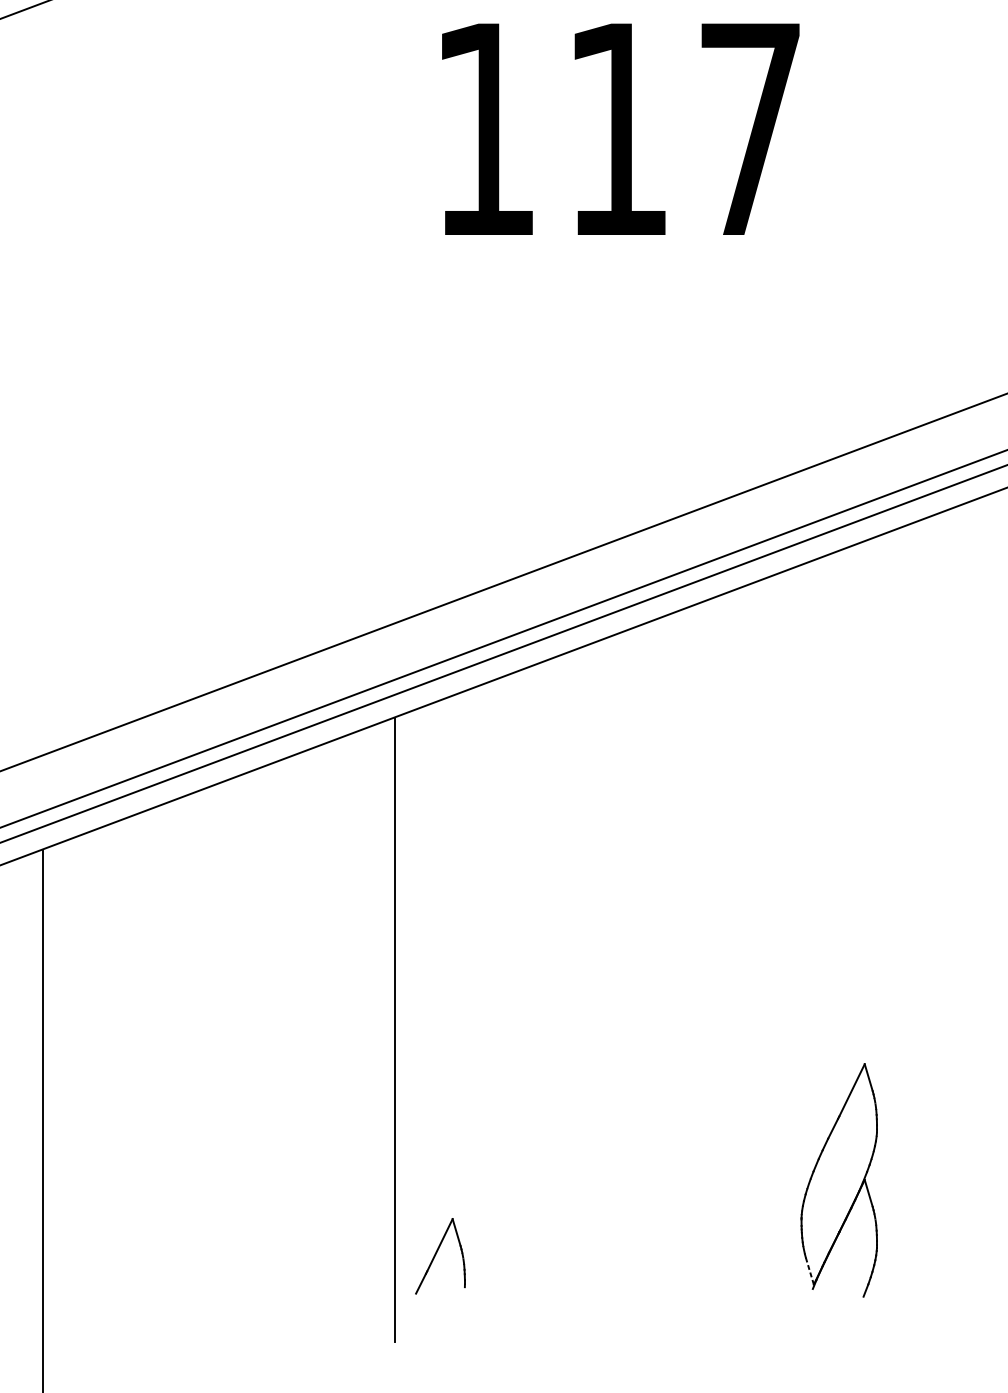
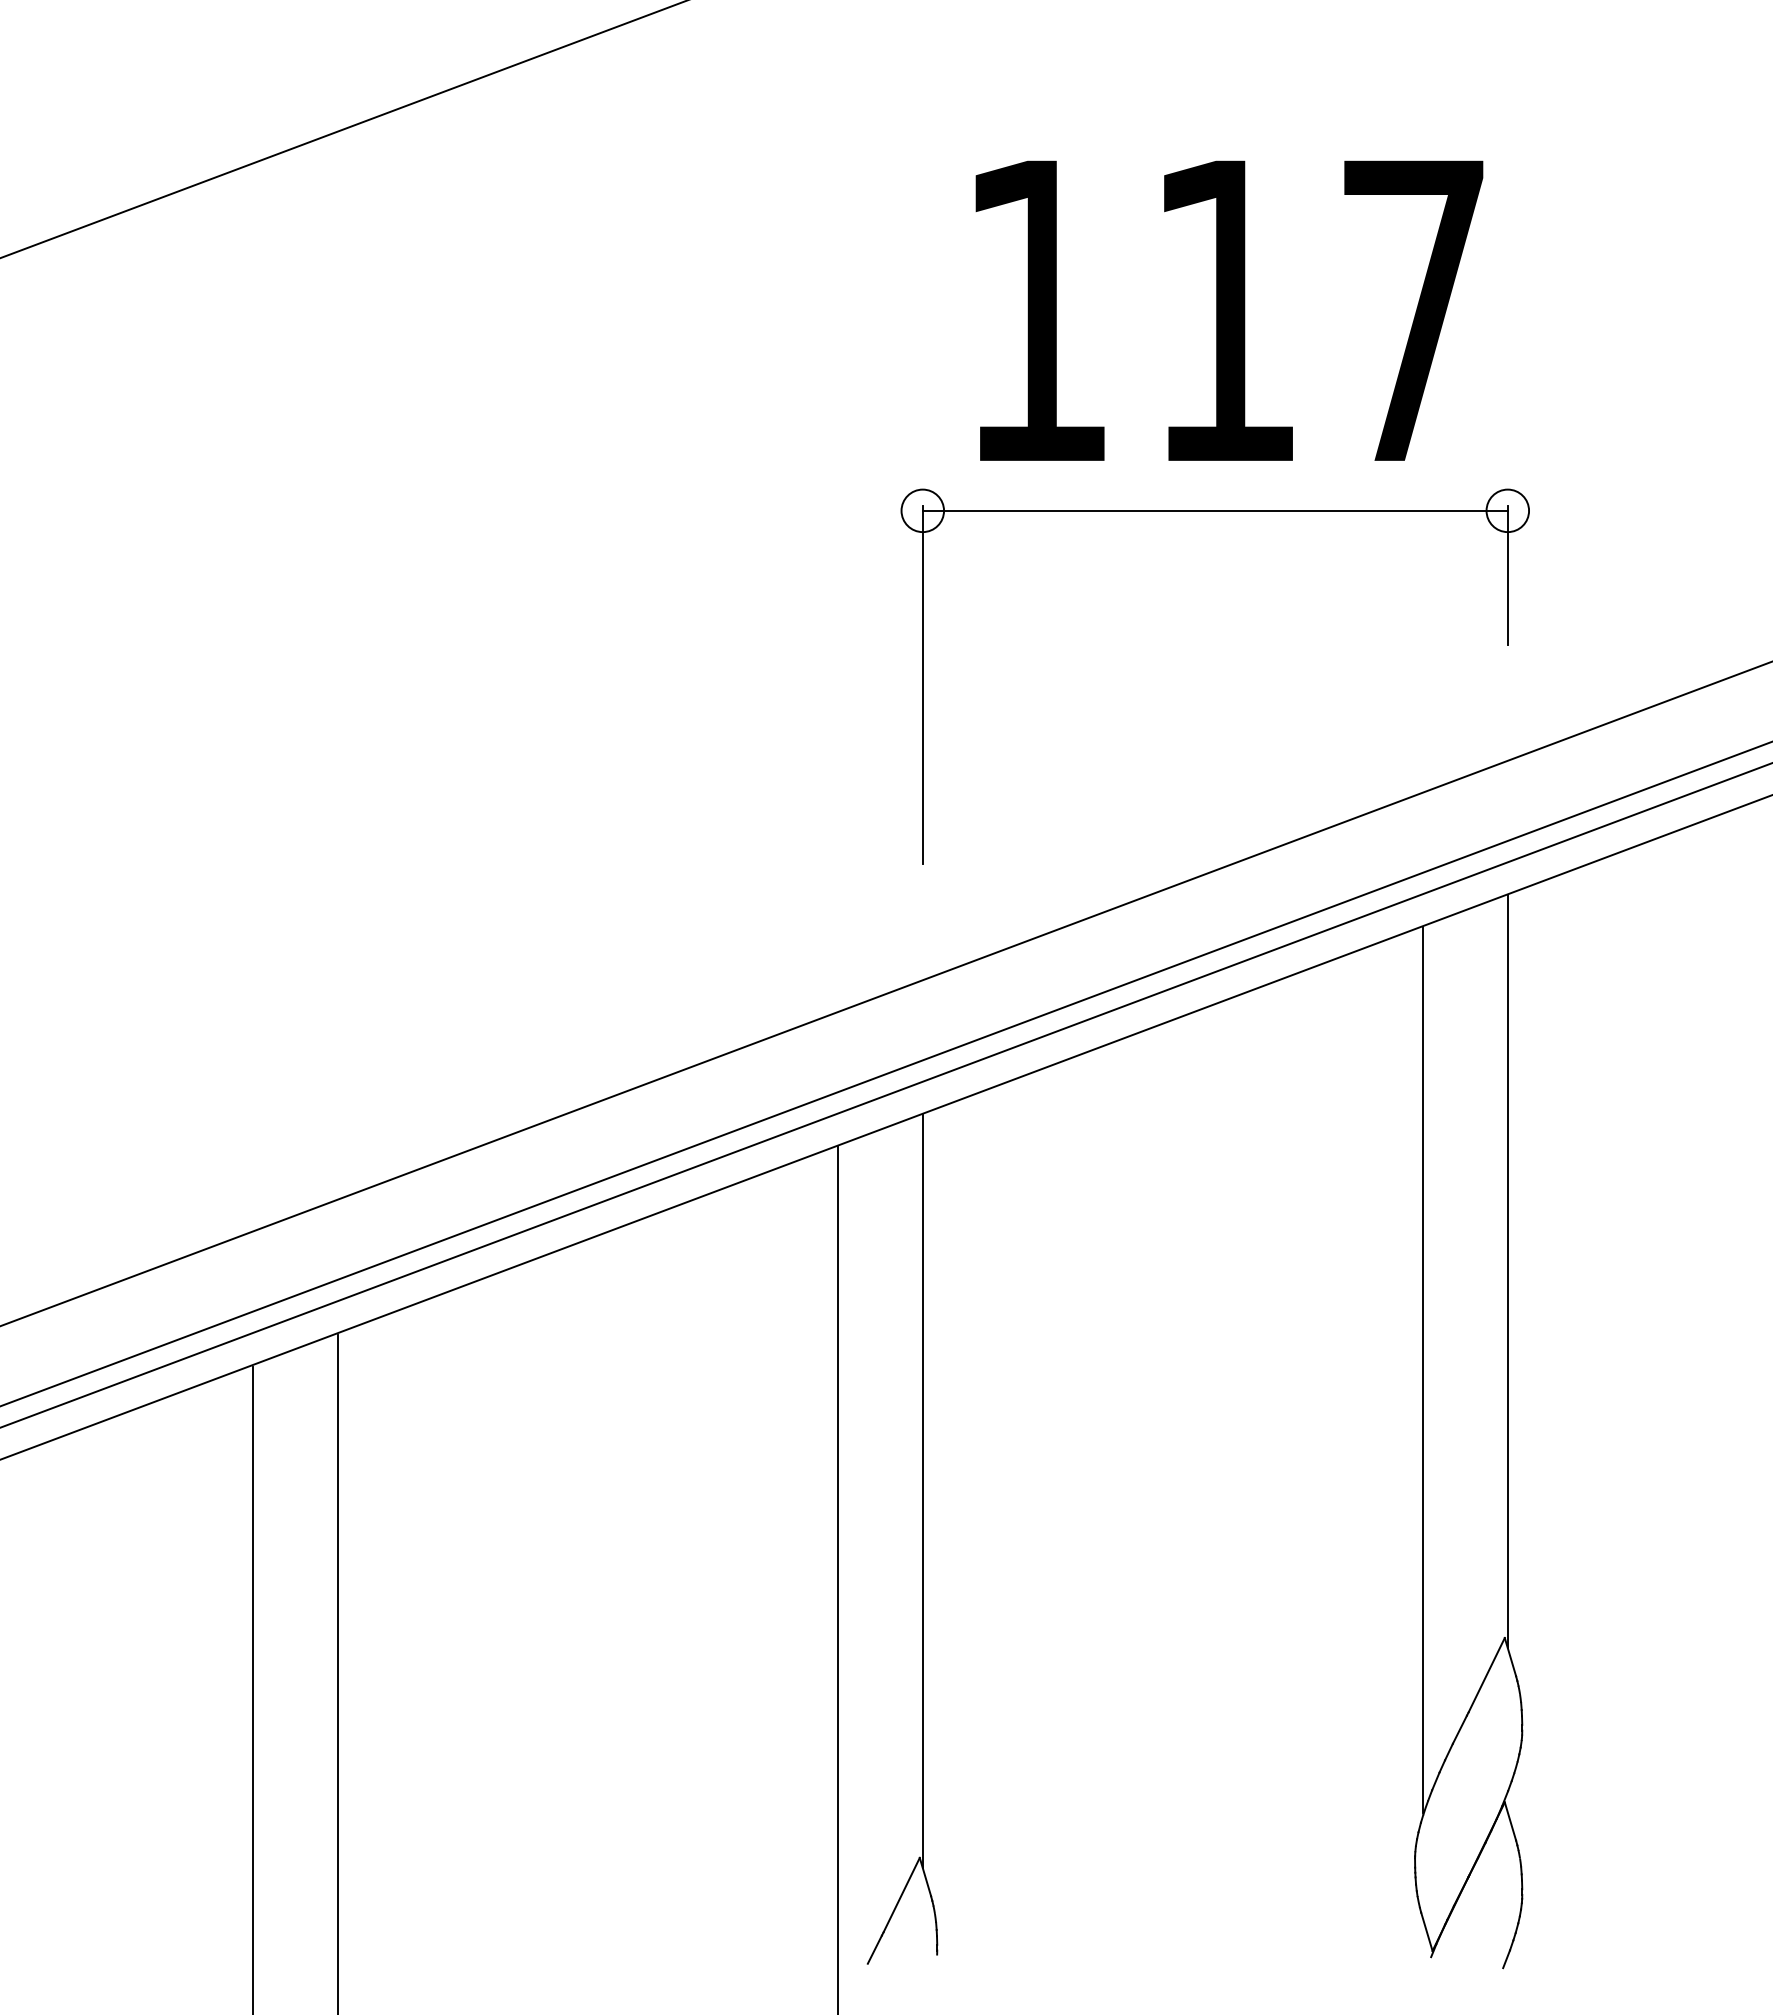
text: (620, 129) -> (1229, 310), moved
part: (660, 270) -> (1214, 511), added
line: (866, 806) -> (1507, 1271), added
line: (806, 875) -> (1422, 1369), added
line: (454, 960) -> (922, 1491), added
line: (809, 1270) -> (1426, 1931), dashed -> solid

